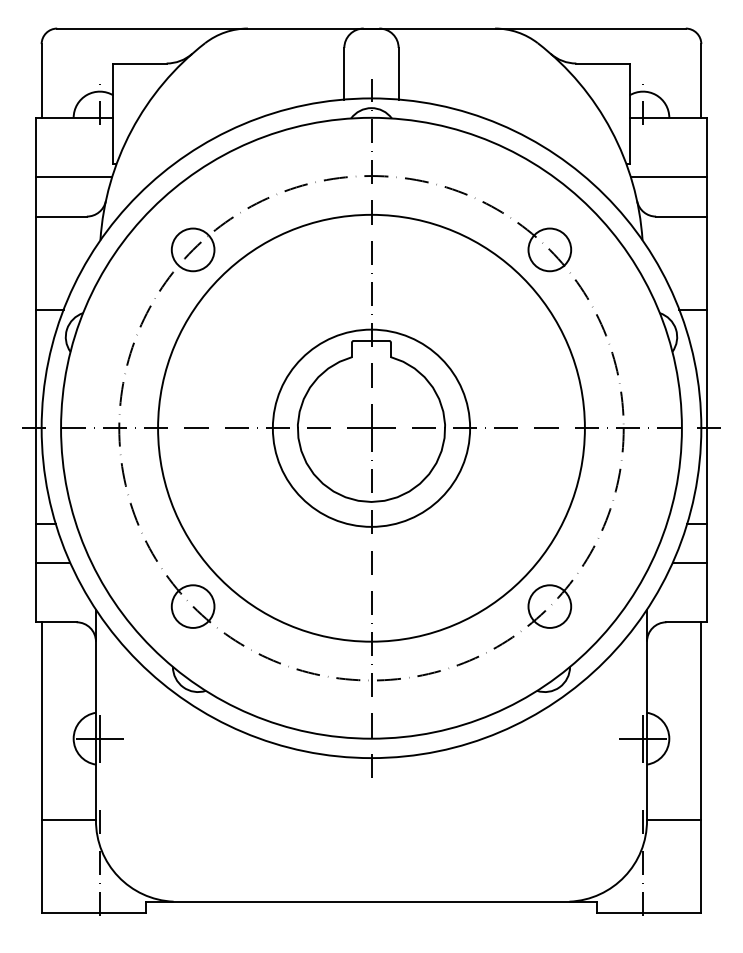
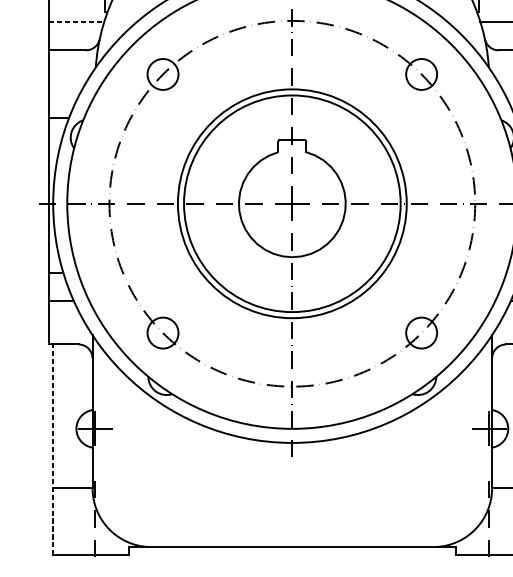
line: (74, 177) -> (77, 21), solid -> dashed
circle: (371, 427) -> (292, 203), size x0.7
circle: (371, 427) -> (292, 203), size x1.6
line: (41, 767) -> (53, 449), solid -> dashed

